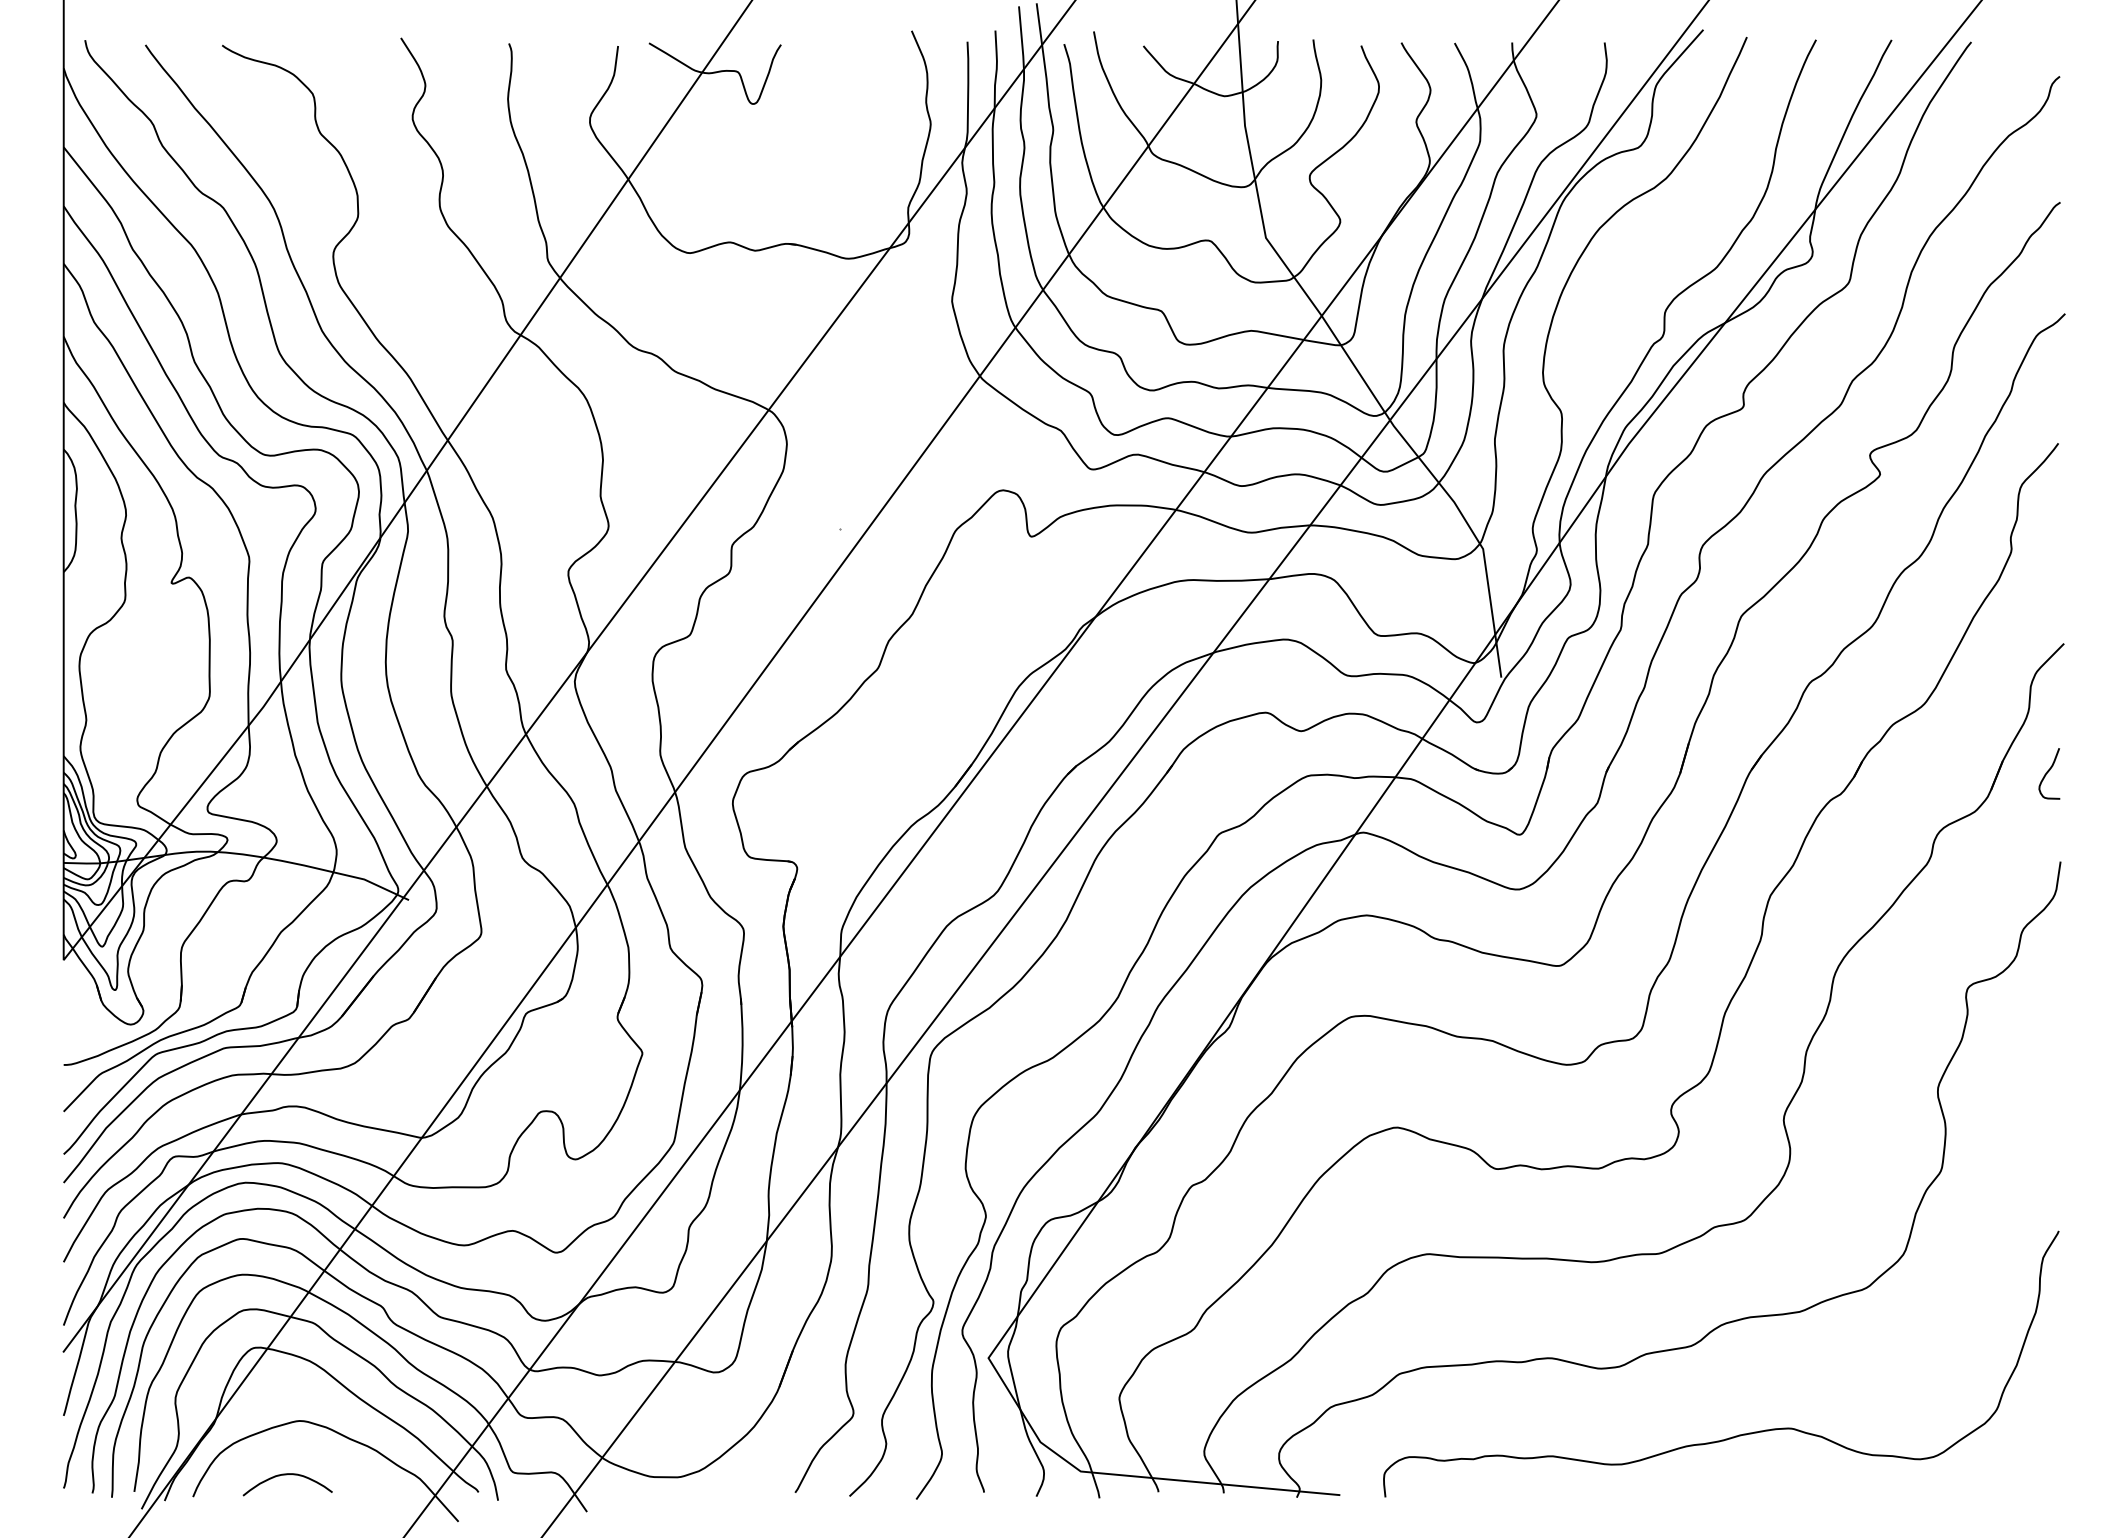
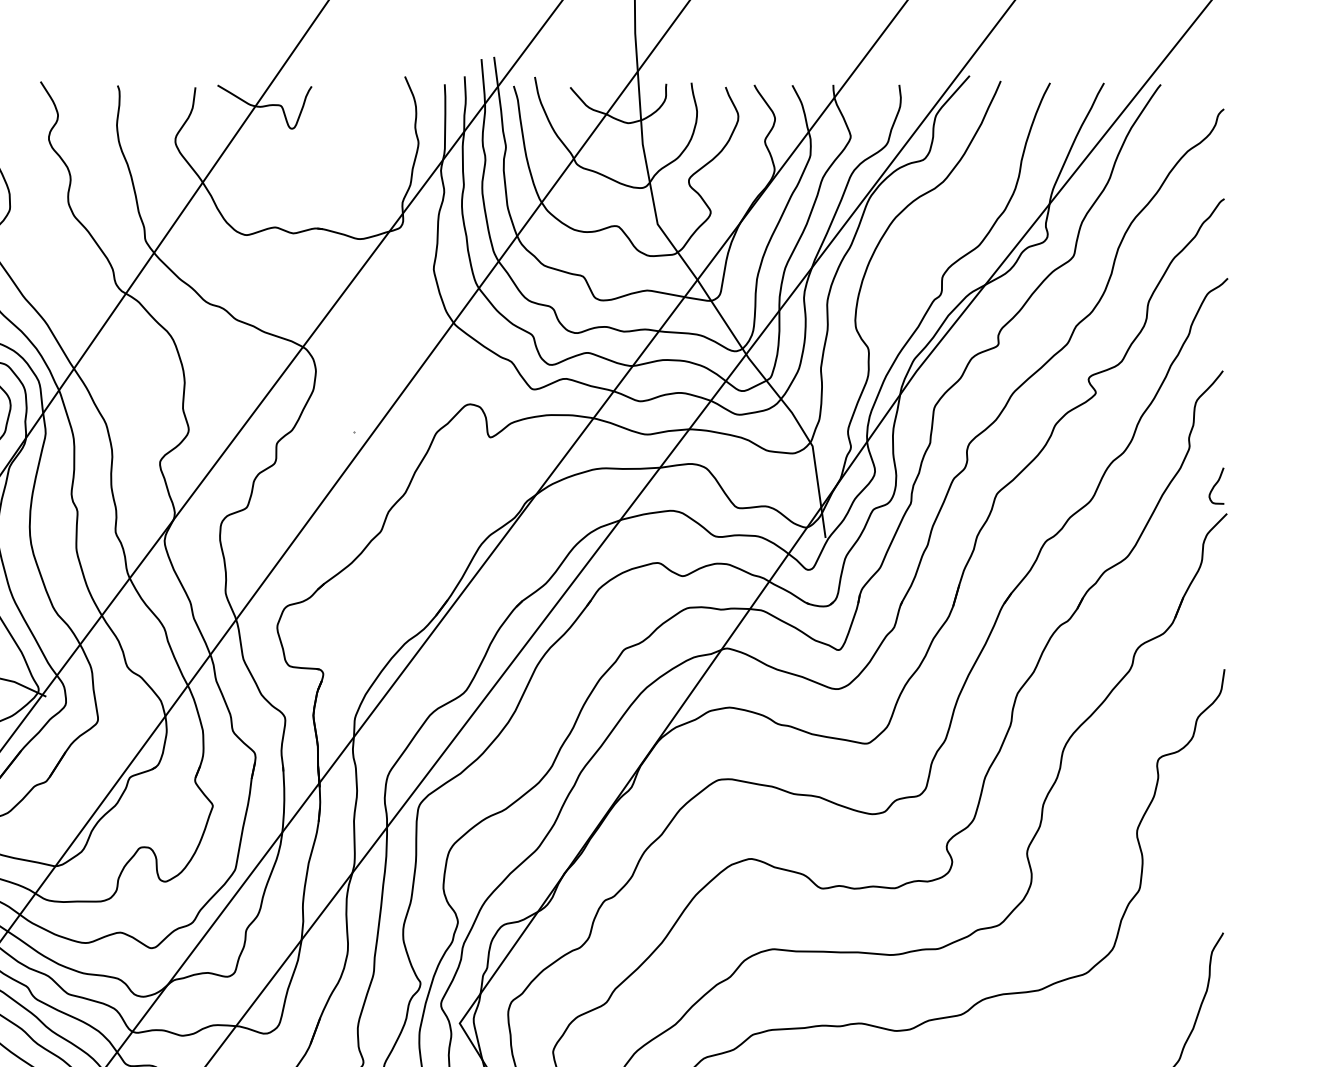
curve: (2048, 772) -> (1215, 485), moved

